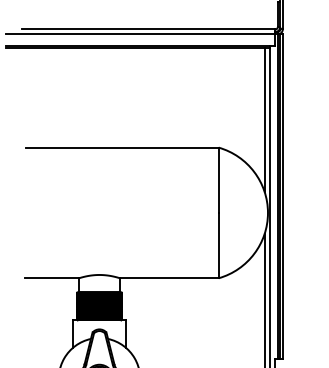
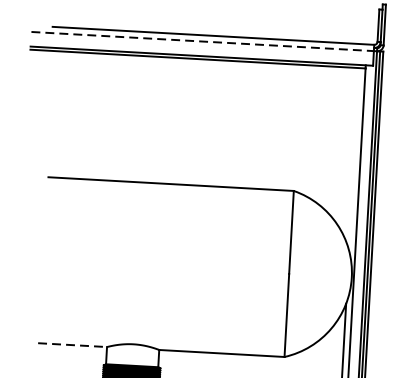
line: (140, 34) -> (202, 41), solid -> dashed
line: (264, 120) -> (353, 159), removed
line: (52, 278) -> (73, 345), solid -> dashed

